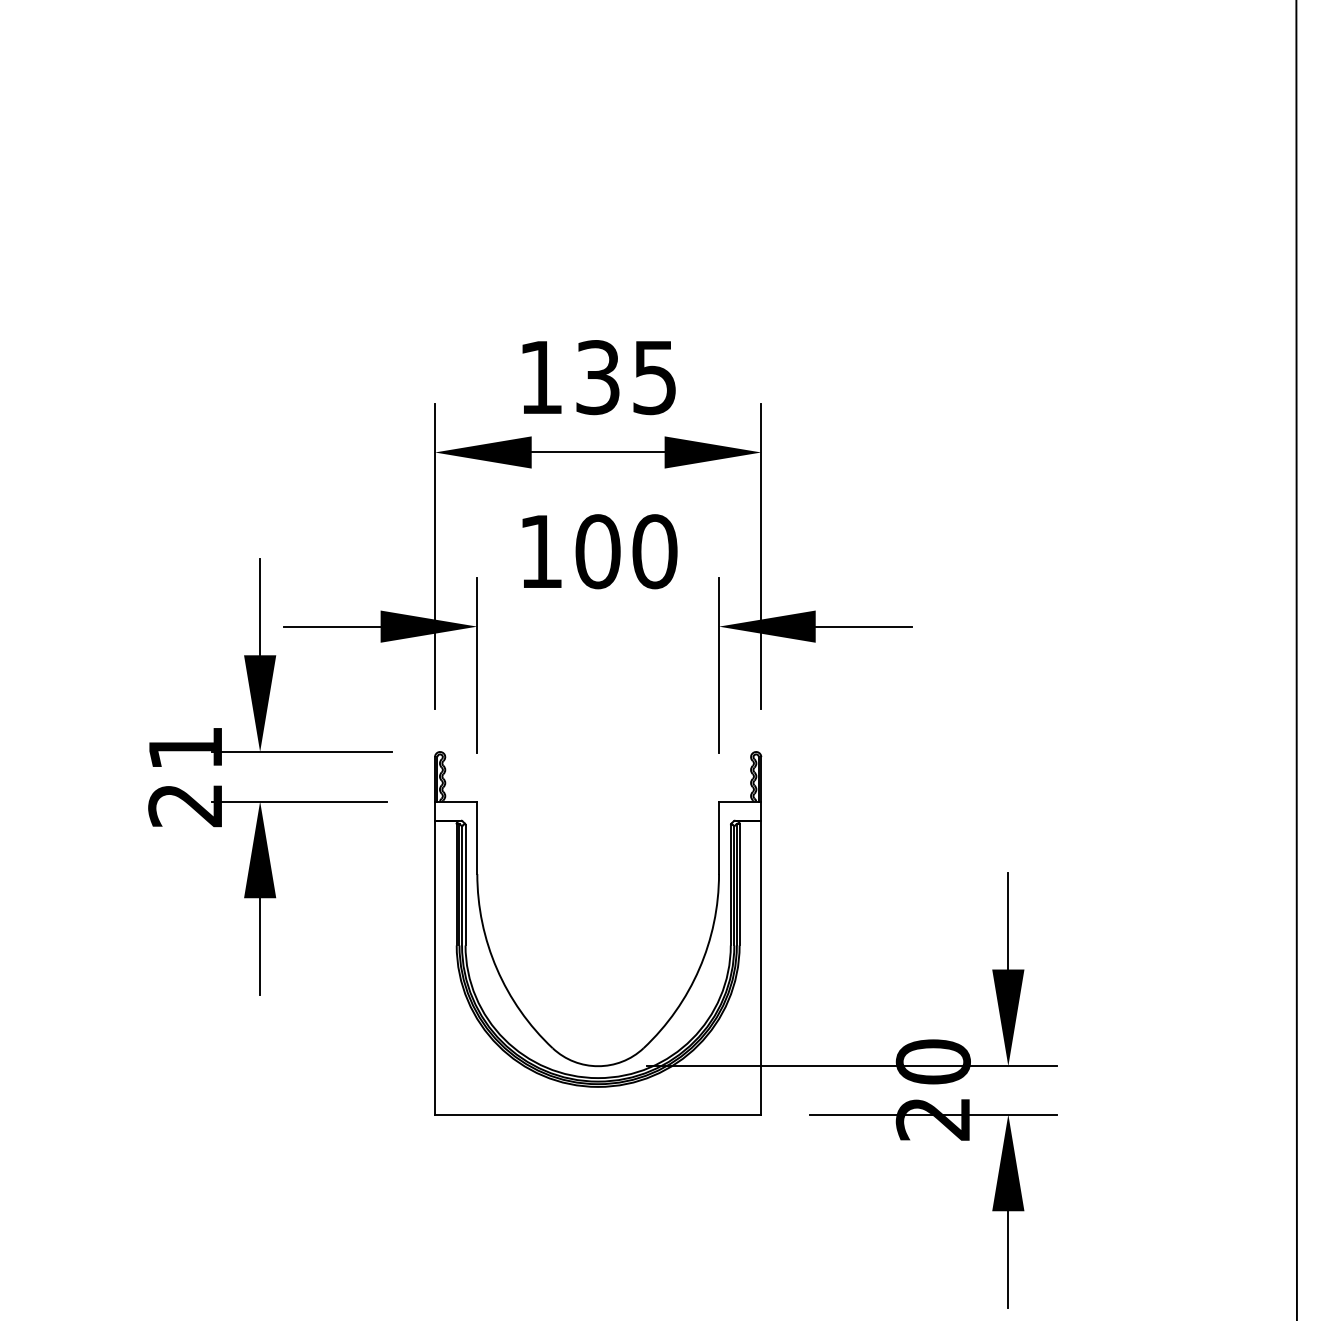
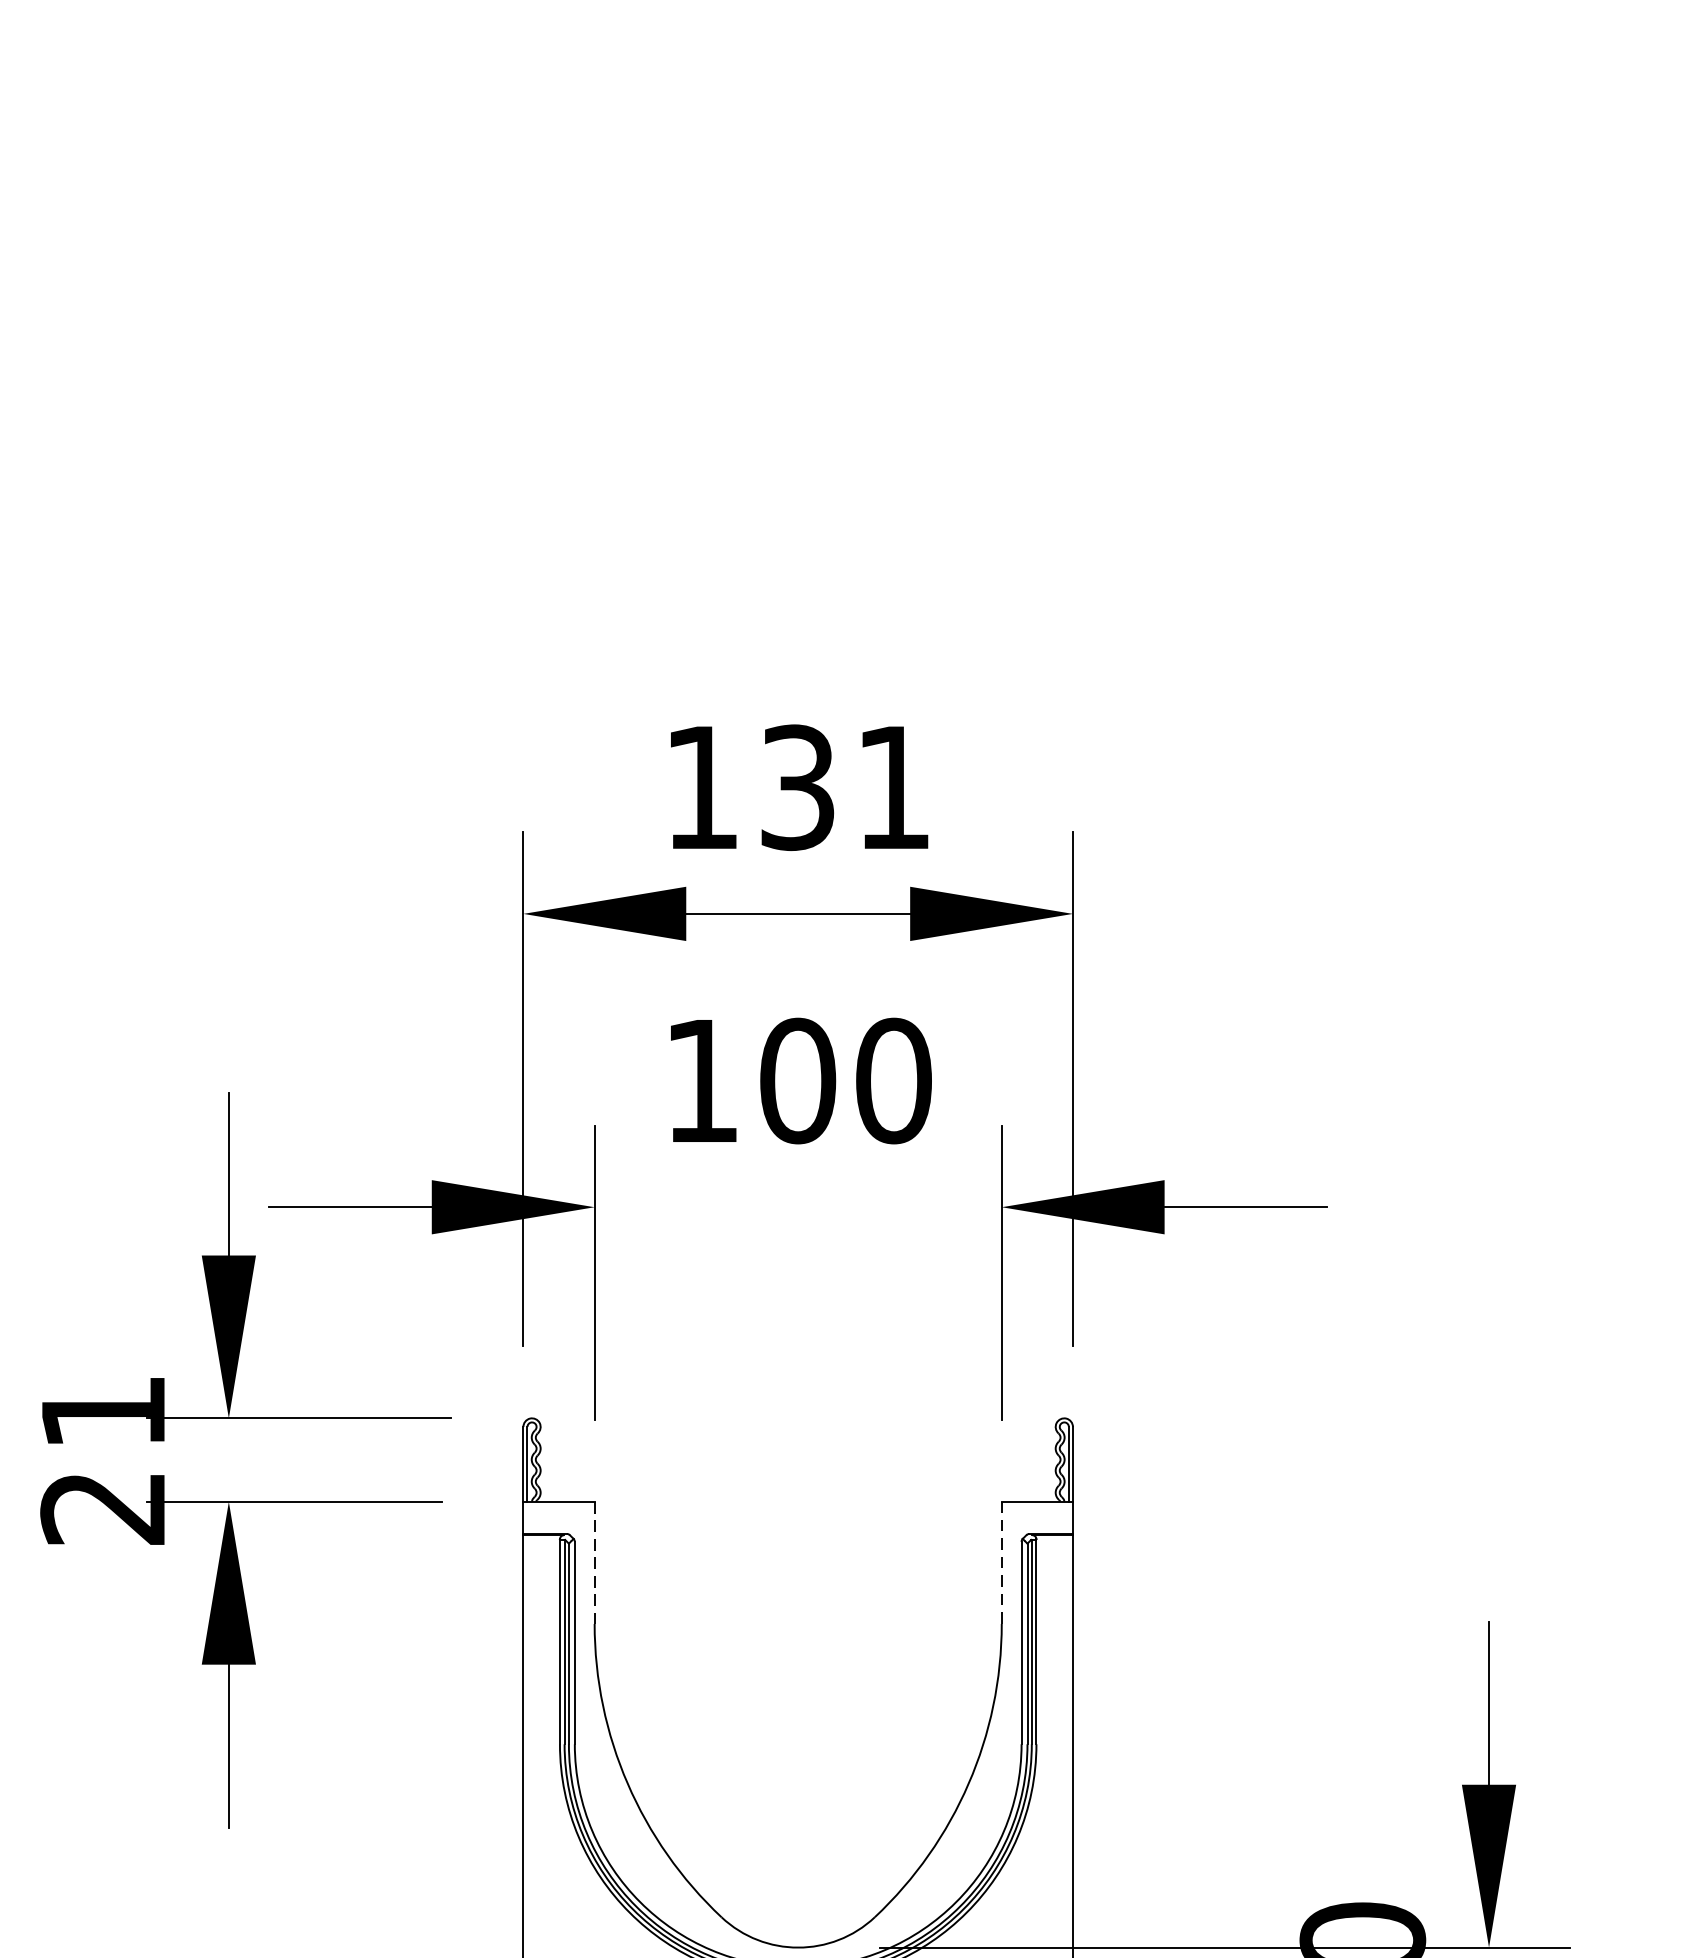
text: (654, 378) -> (893, 789), 135 -> 131
line: (719, 837) -> (1002, 1562), solid -> dashed
line: (477, 838) -> (594, 1564), solid -> dashed

